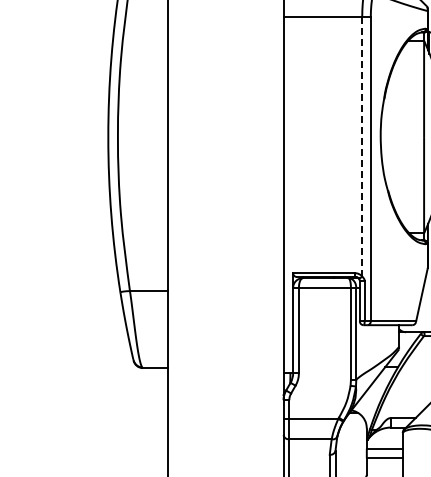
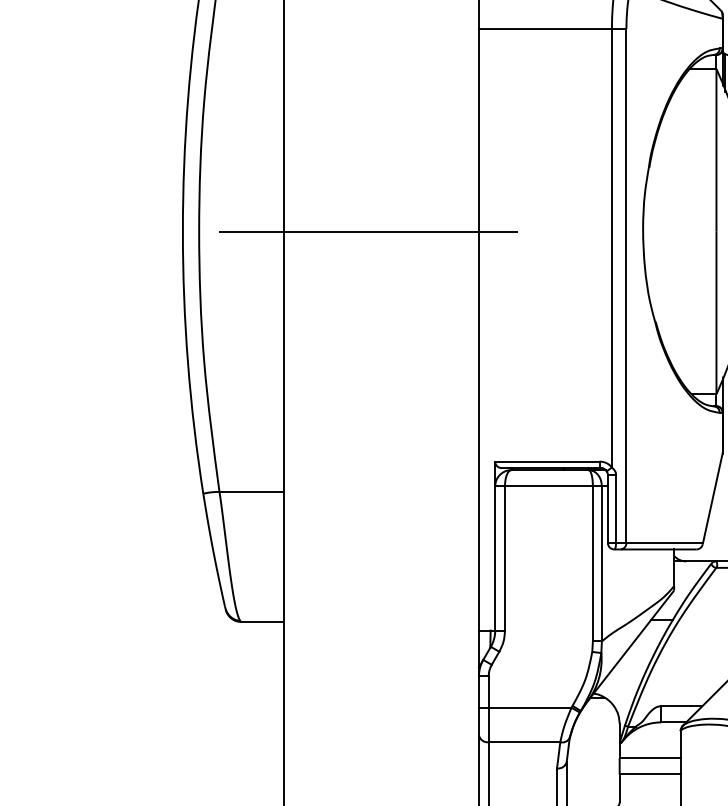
line: (217, 137) -> (367, 232), added
line: (362, 146) -> (612, 247), dashed -> solid

